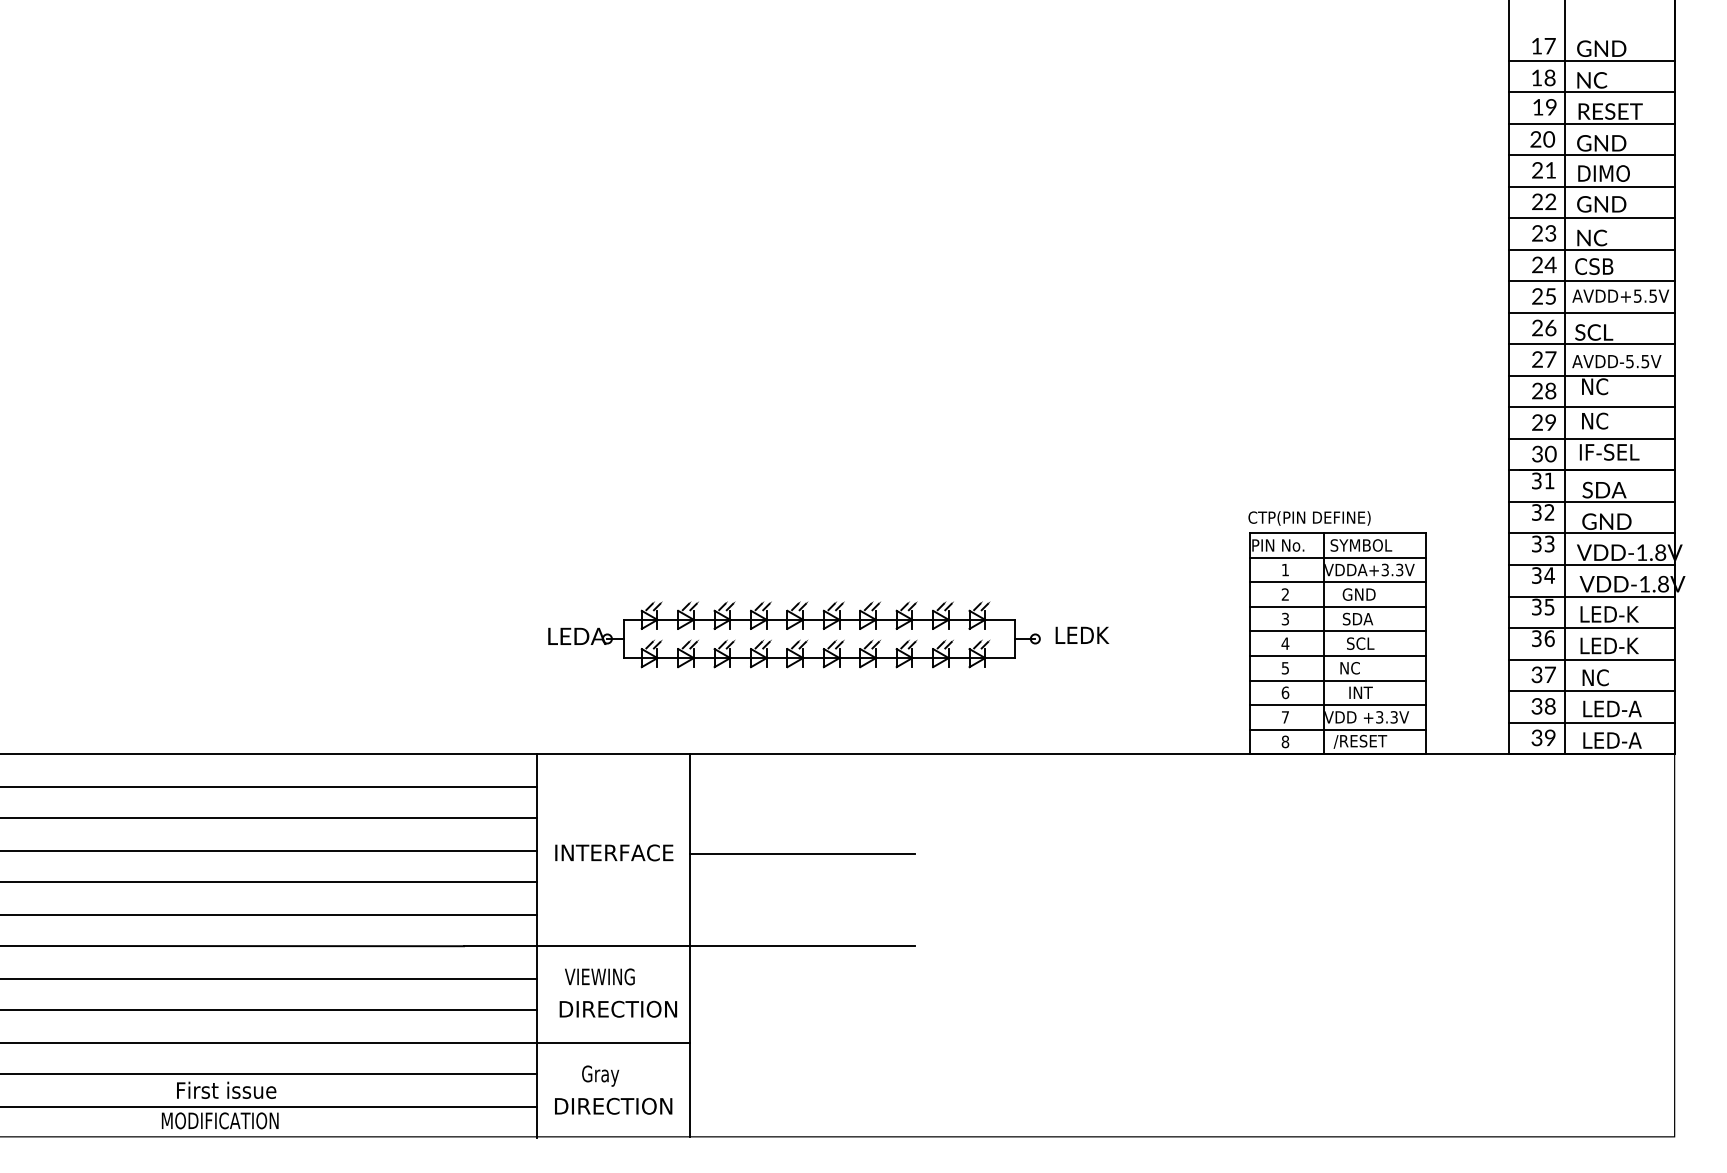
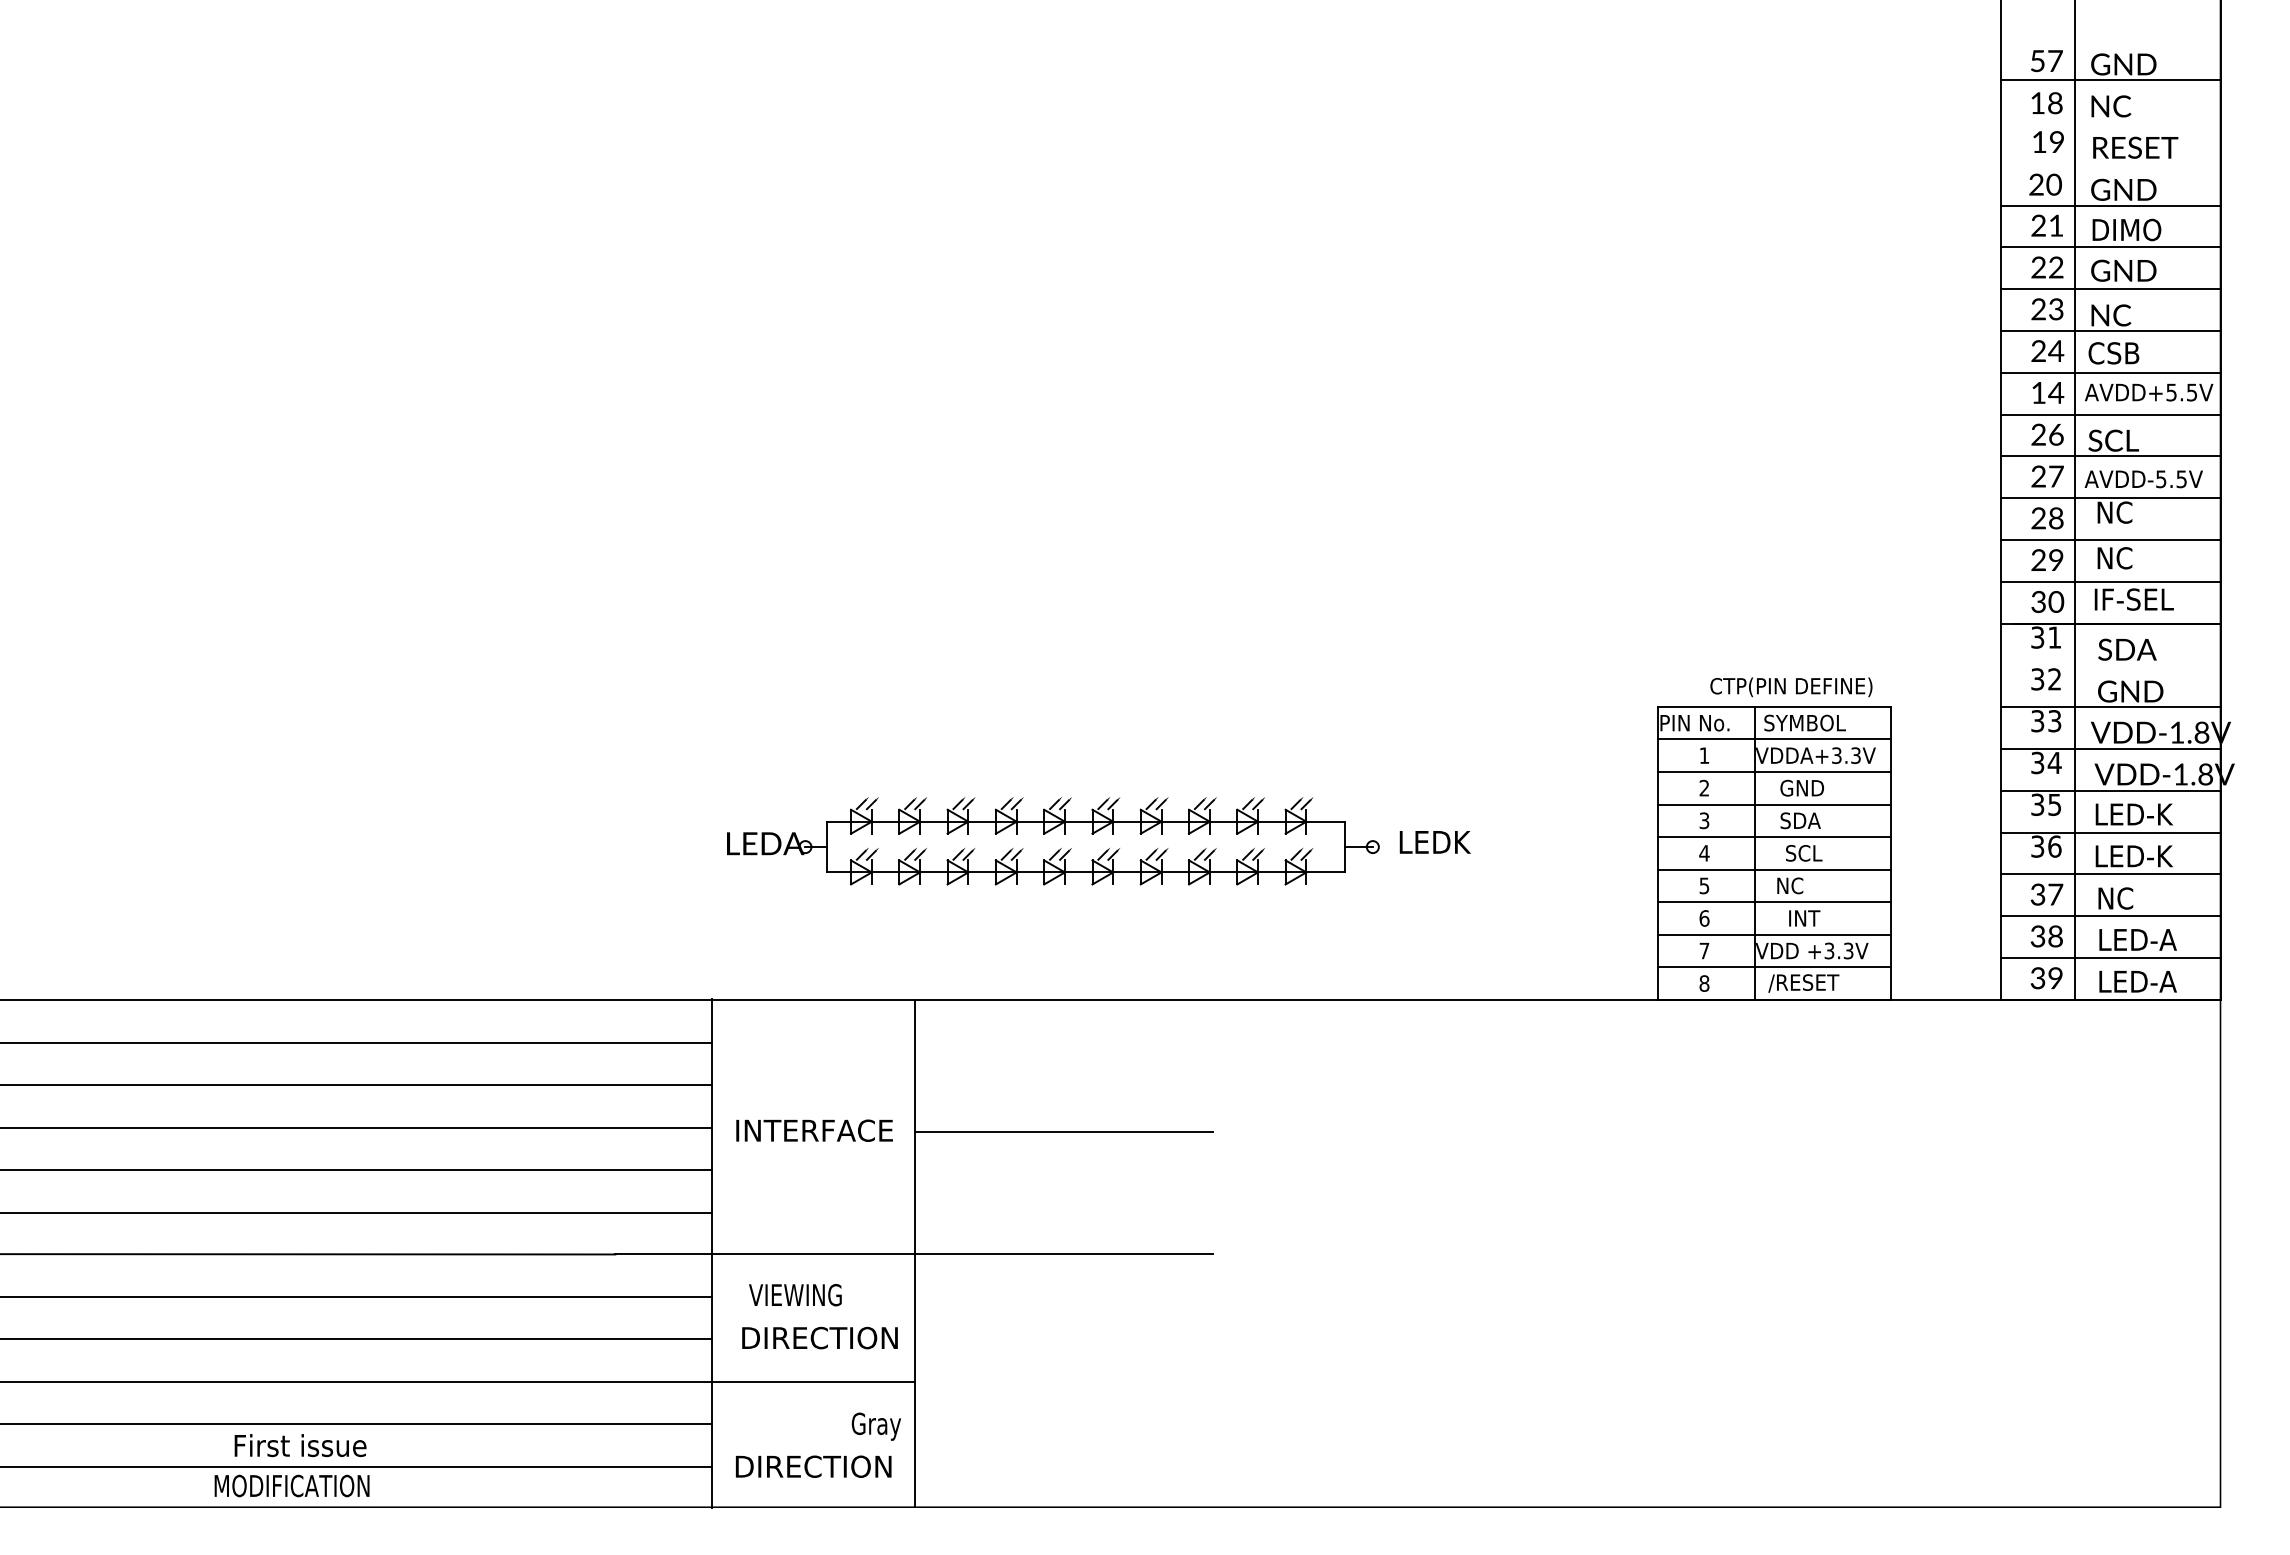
text: (1536, 46) -> (2037, 61), 17 -> 57
line: (1591, 91) -> (2110, 121), removed
line: (1591, 123) -> (2110, 163), removed
text: (1544, 296) -> (2047, 392), 25 -> 14
line: (1591, 502) -> (2110, 665), removed
text: (1309, 518) -> (1791, 687), moved
text: (599, 1075) -> (875, 1426), moved

